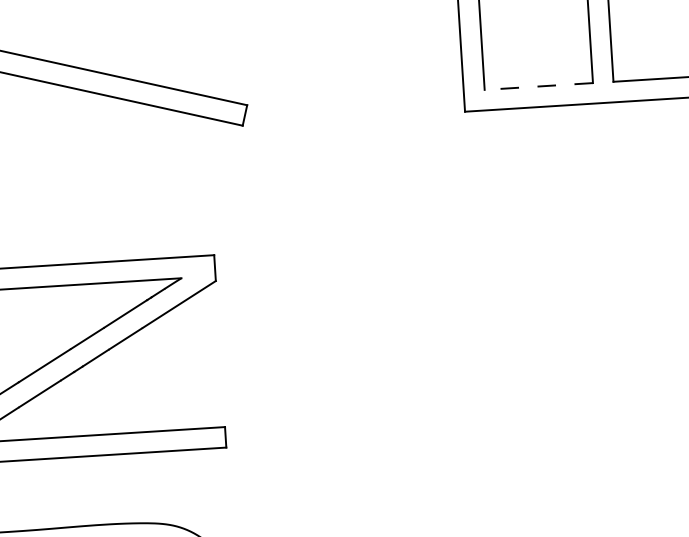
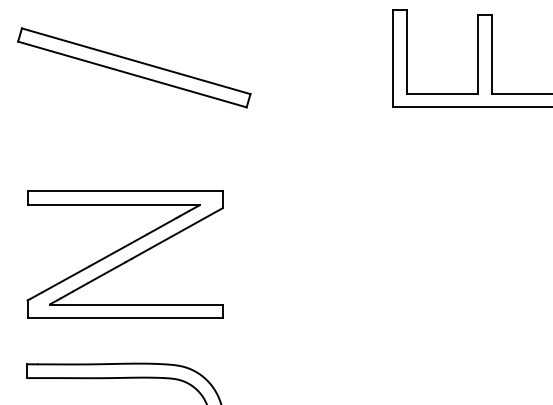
line: (538, 85) -> (442, 93), dashed -> solid

